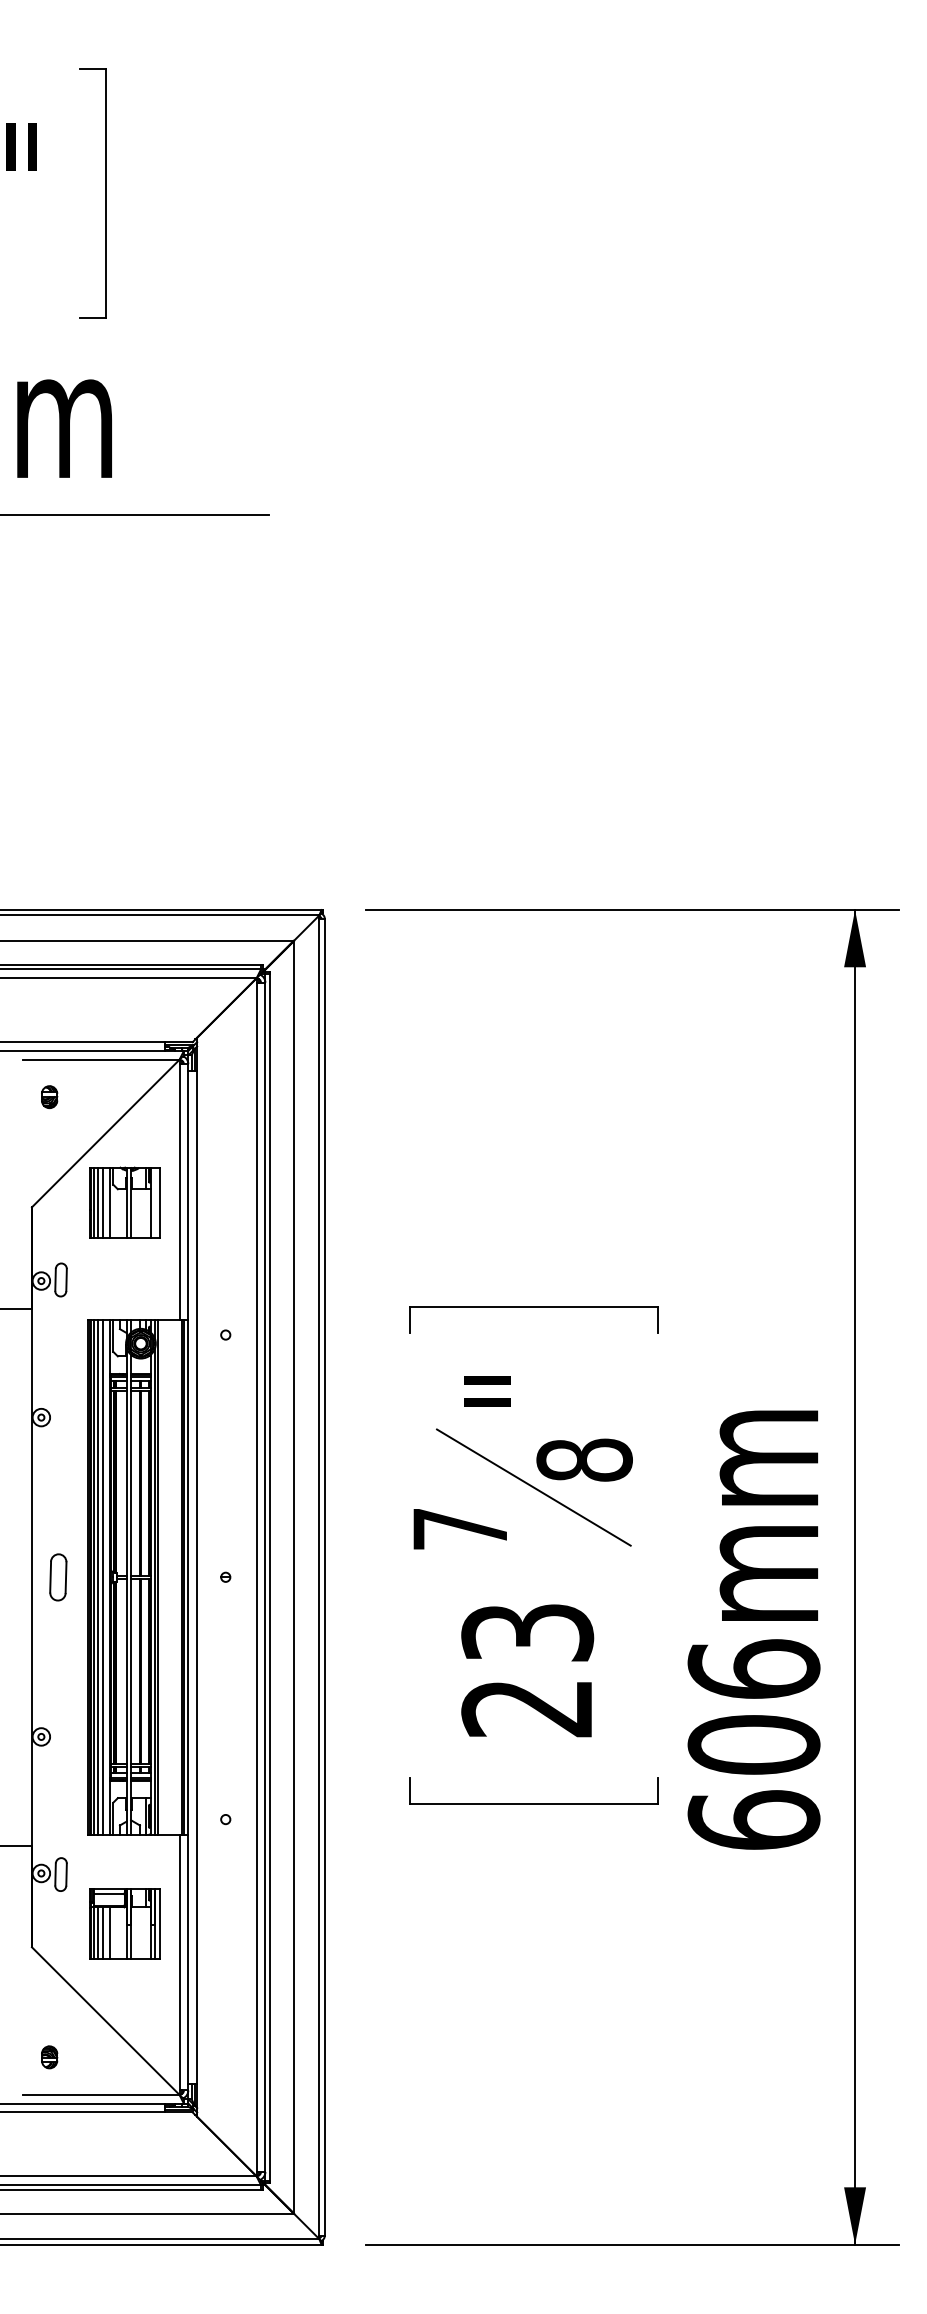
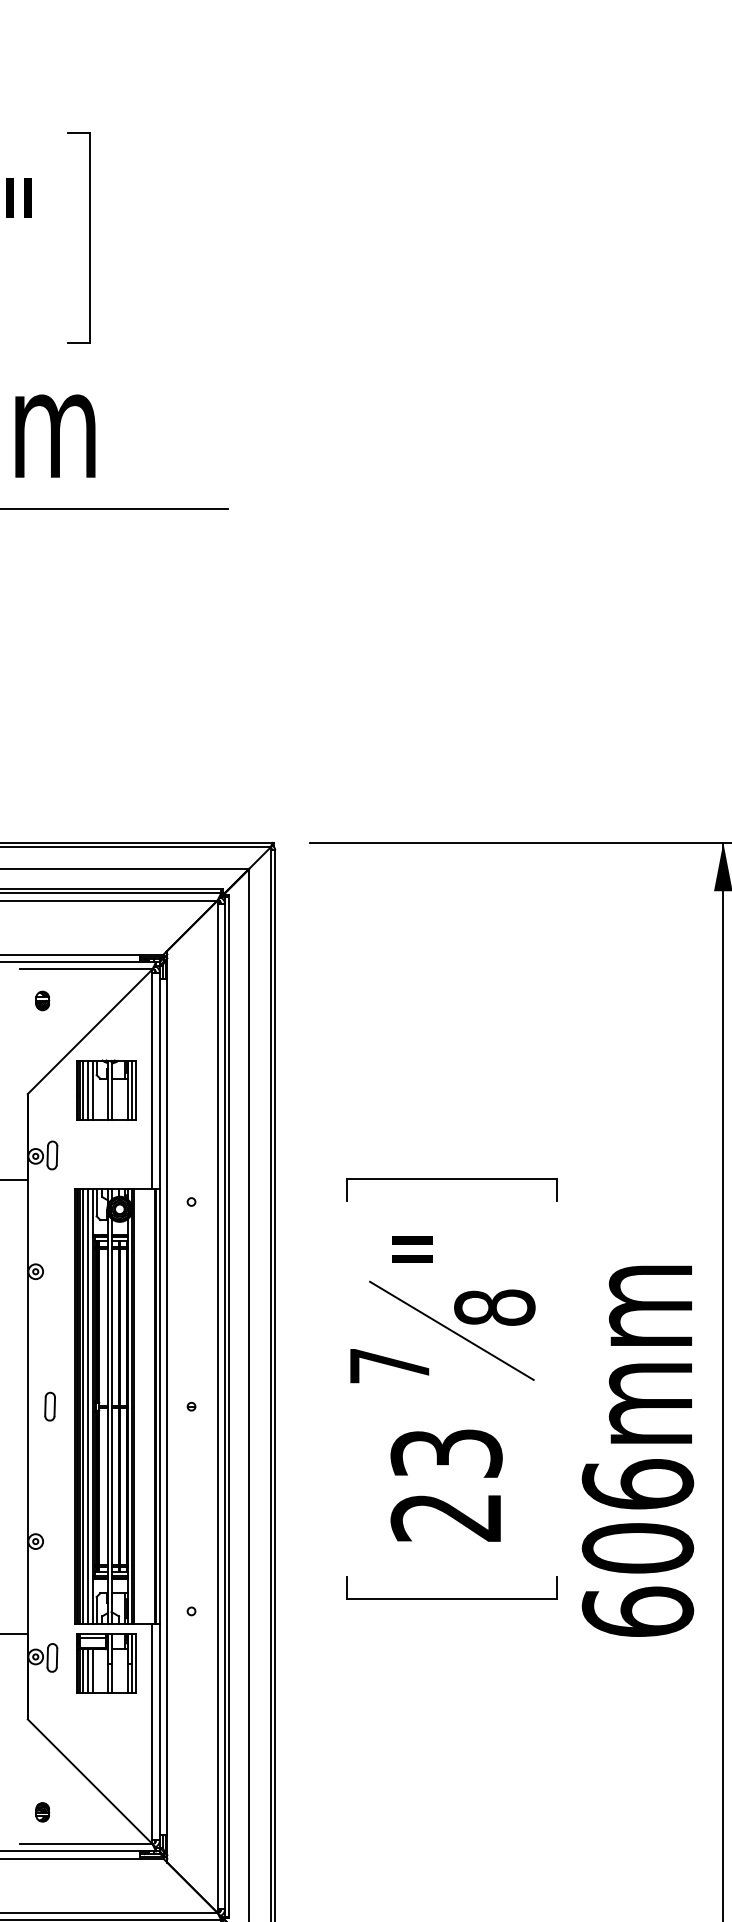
line: (155, 1202) -> (132, 1089), added
part: (58, 1576) -> (50, 1406), size x0.71
part: (124, 1923) -> (105, 1662), moved

